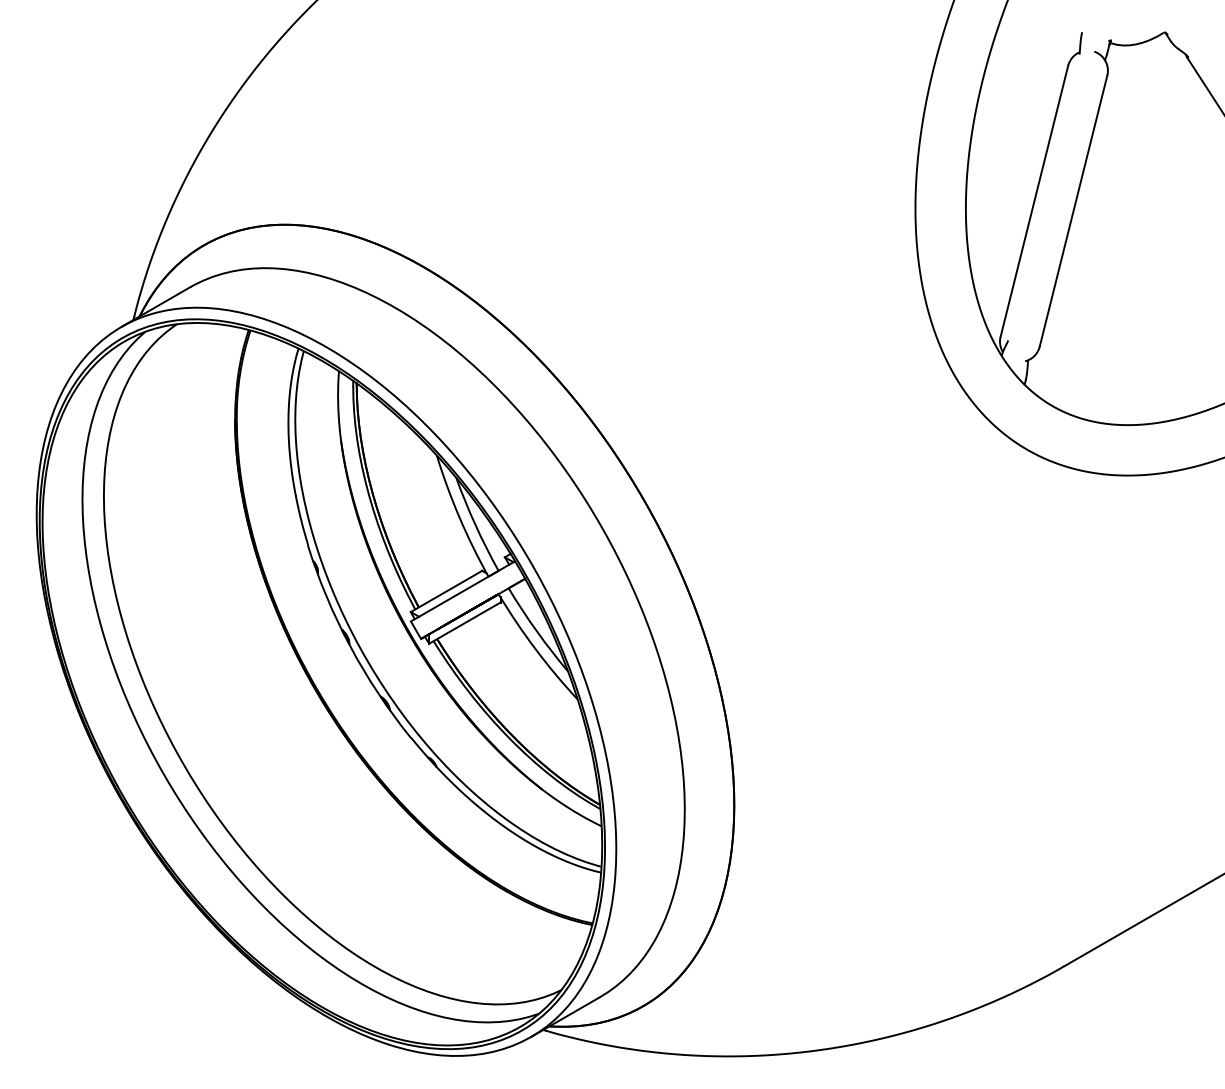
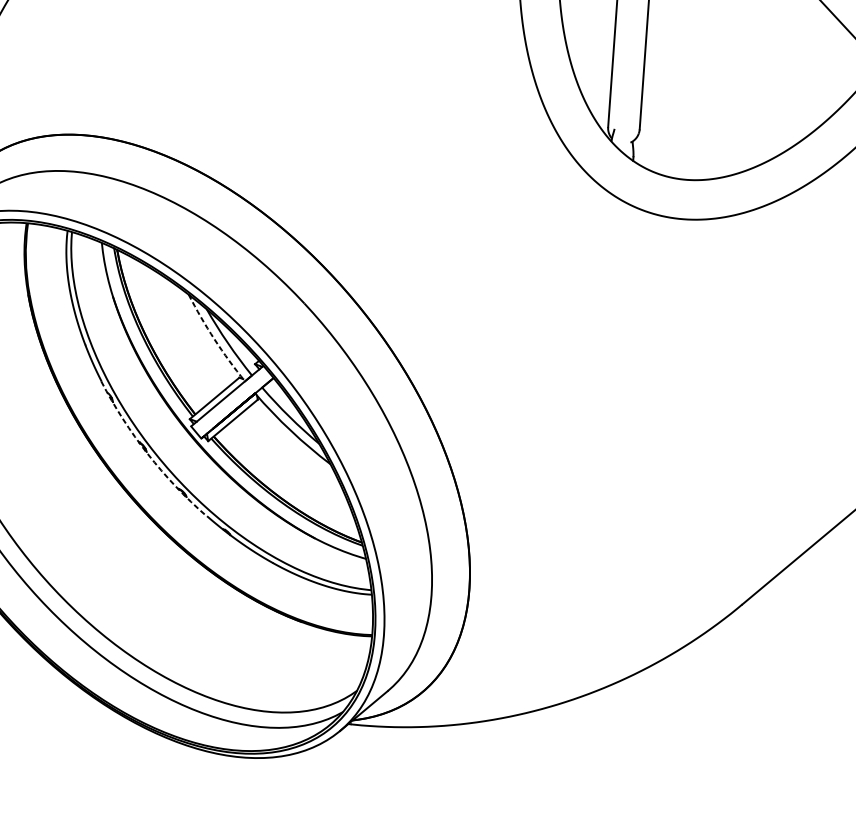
arc: (459, 517) -> (214, 339), solid -> dashed
arc: (350, 646) -> (147, 453), solid -> dashed

